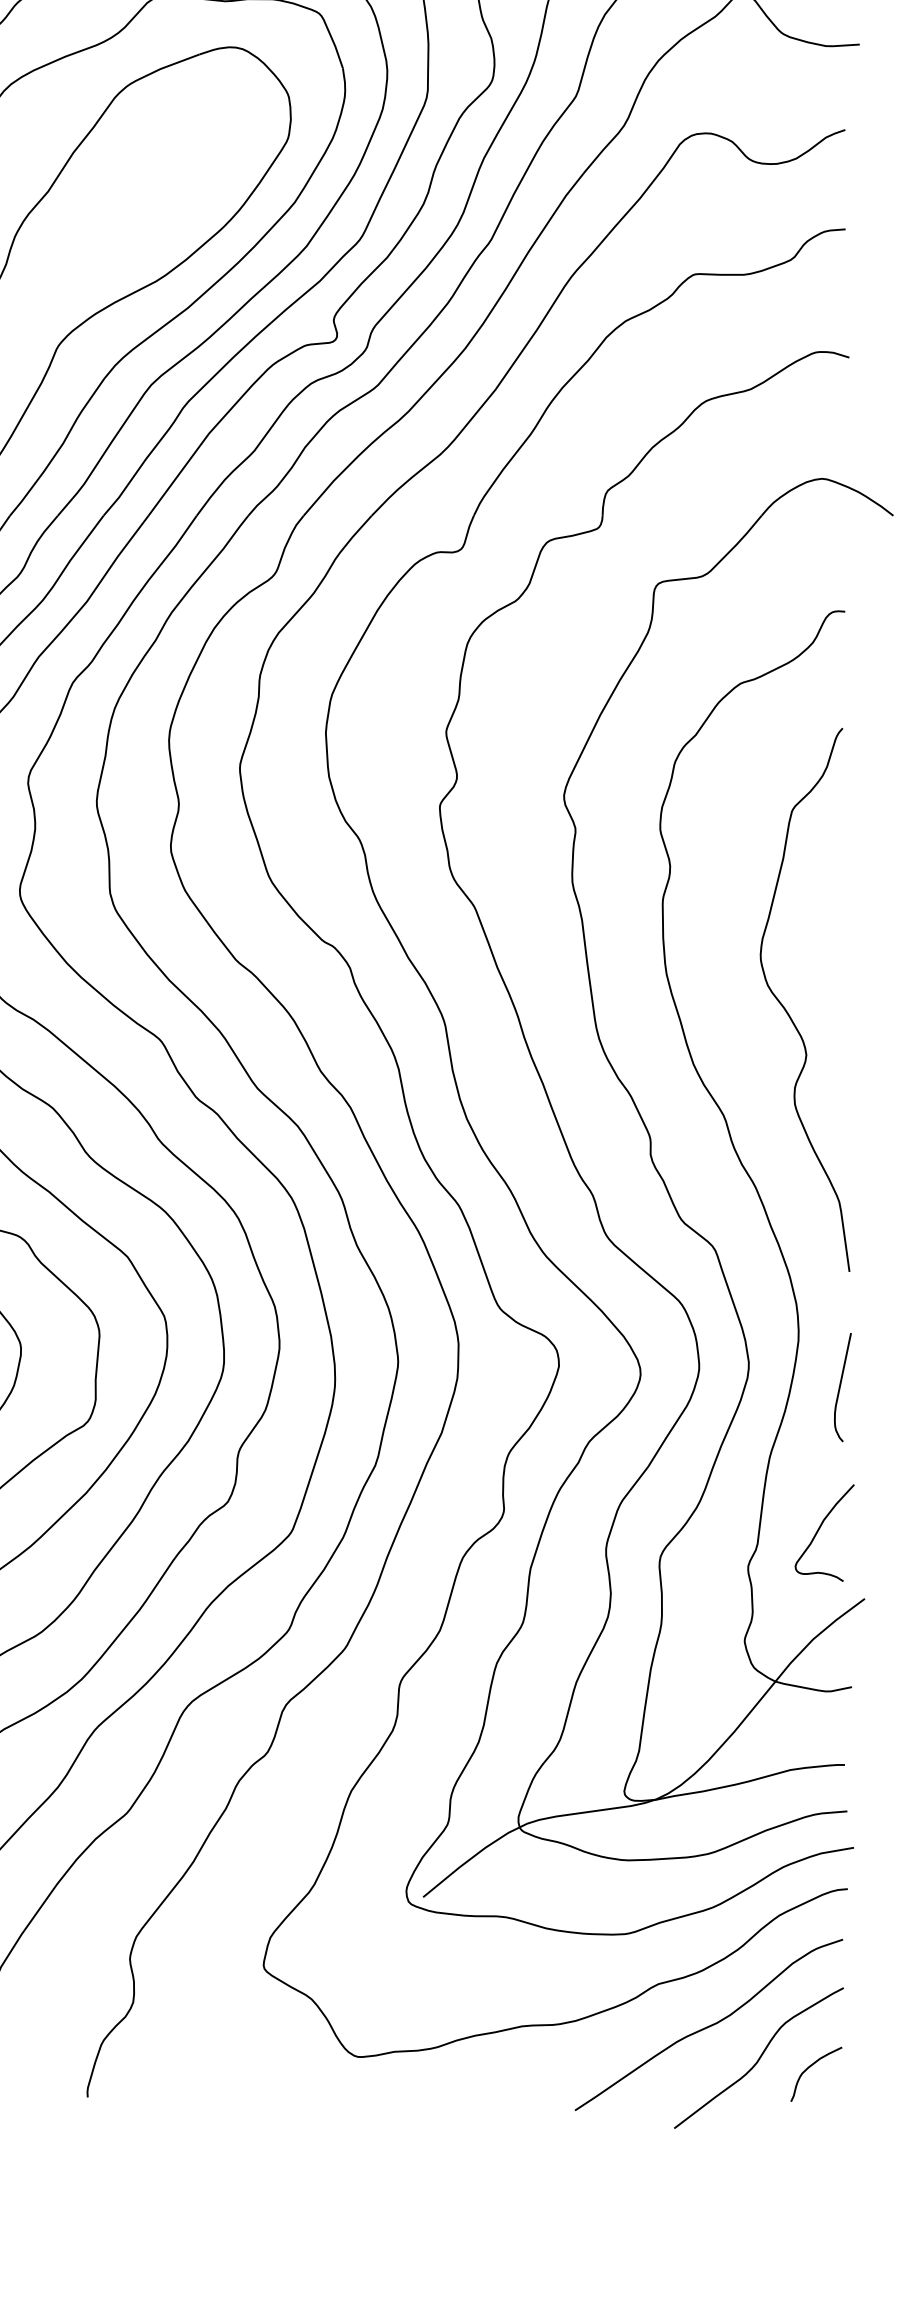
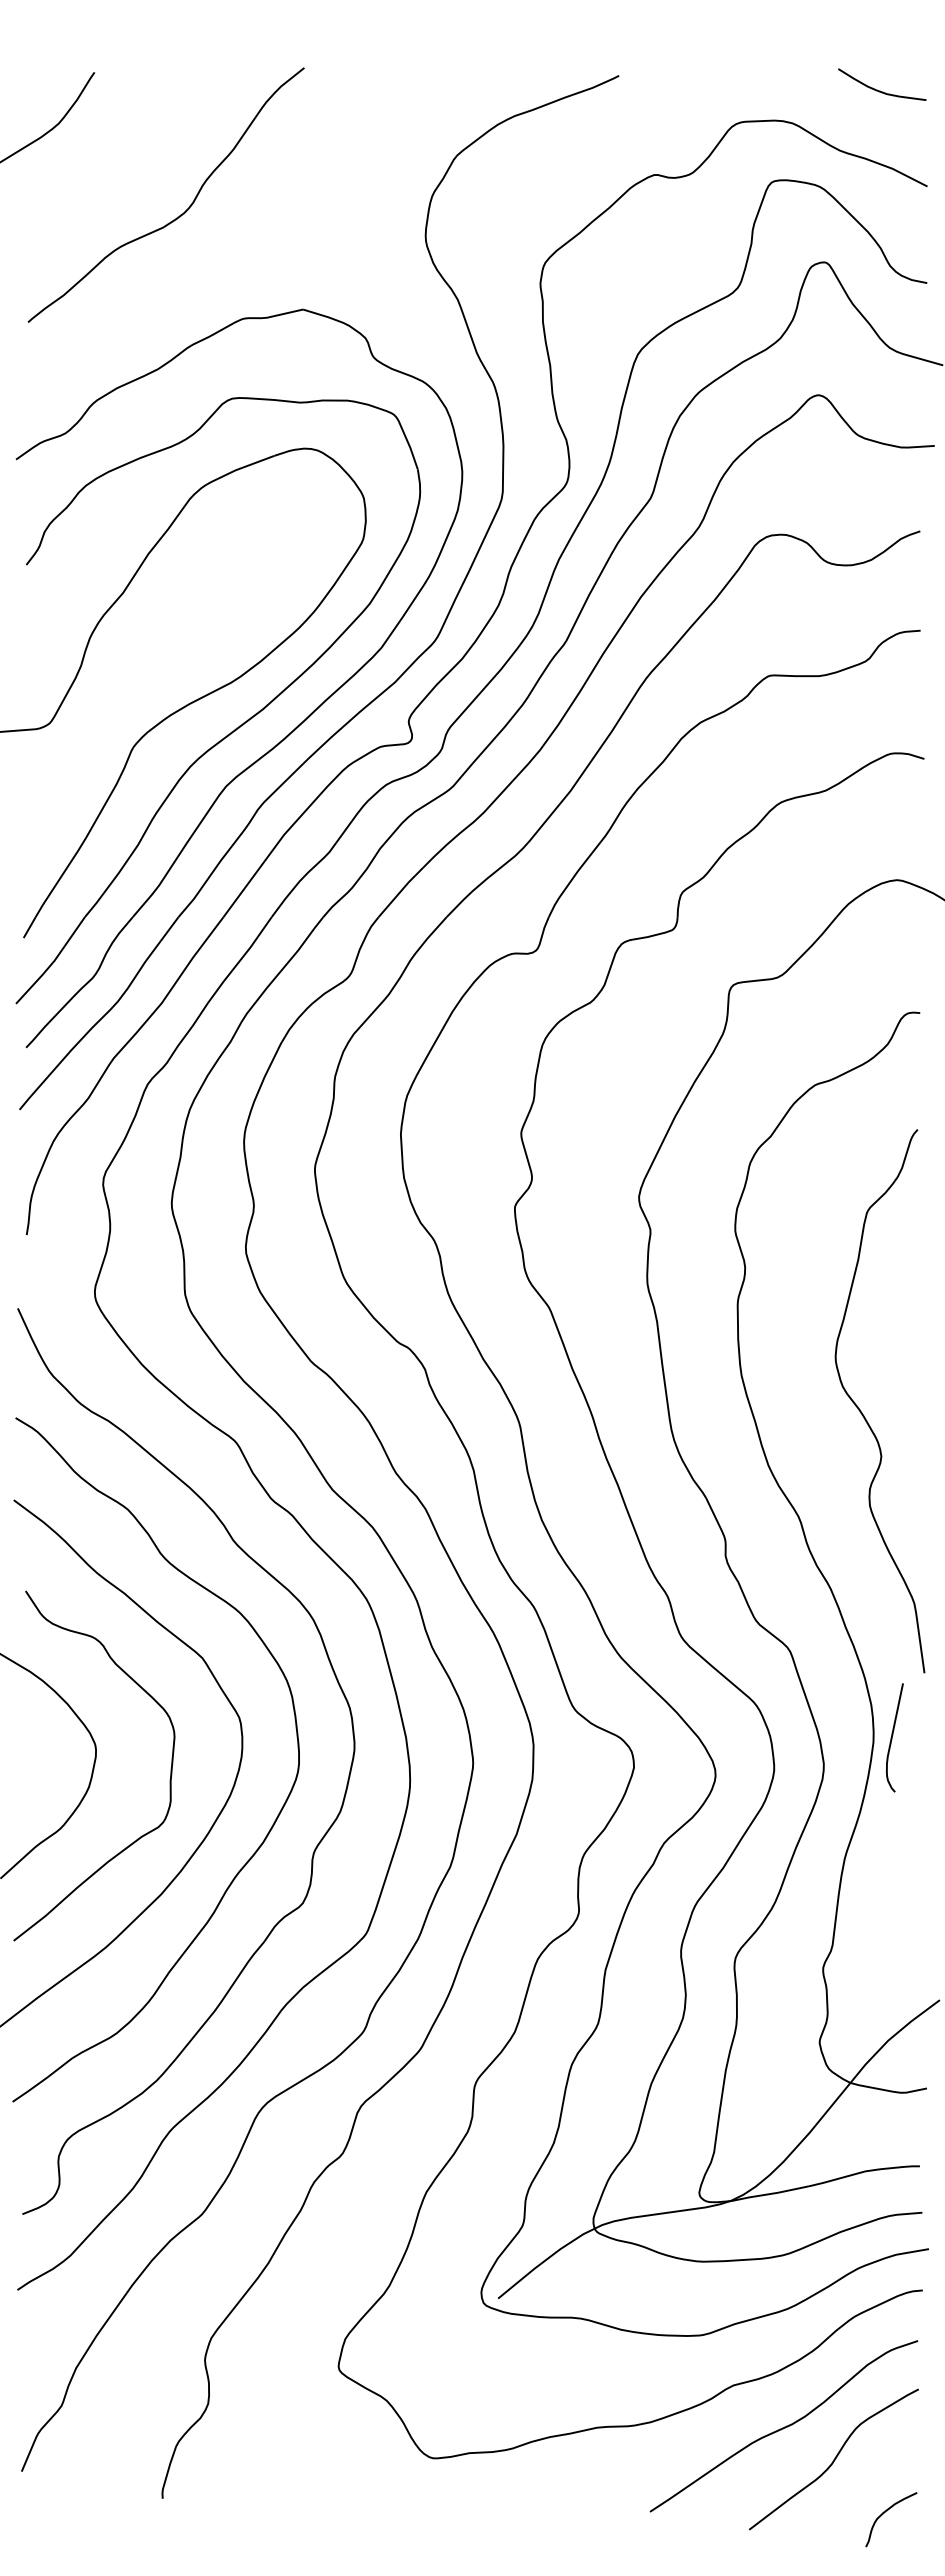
curve: (840, 1387) -> (892, 1737), moved
curve: (819, 1530) -> (894, 1931), removed
curve: (812, 2066) -> (887, 2511), moved

